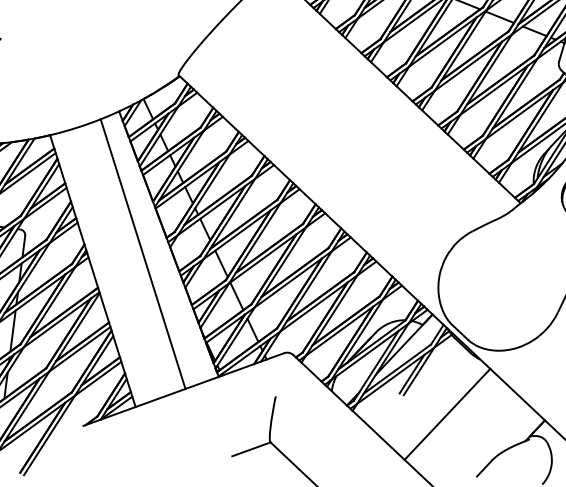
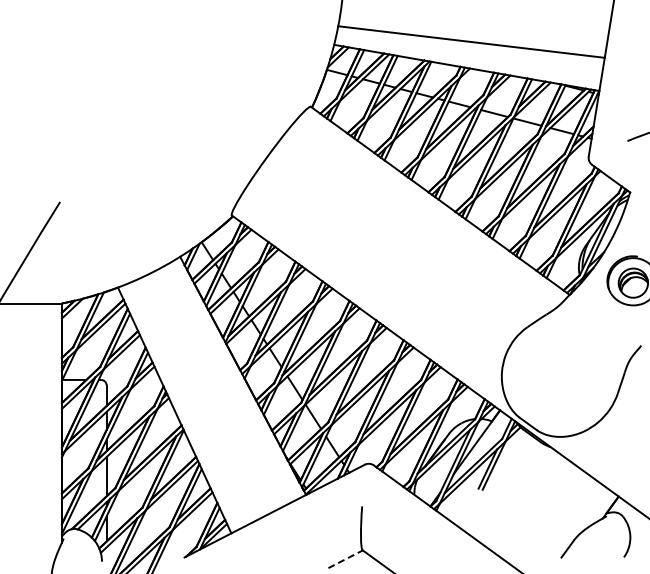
line: (142, 254) -> (219, 388), removed
line: (447, 414) -> (526, 502), removed
line: (252, 449) -> (346, 559), solid -> dashed

